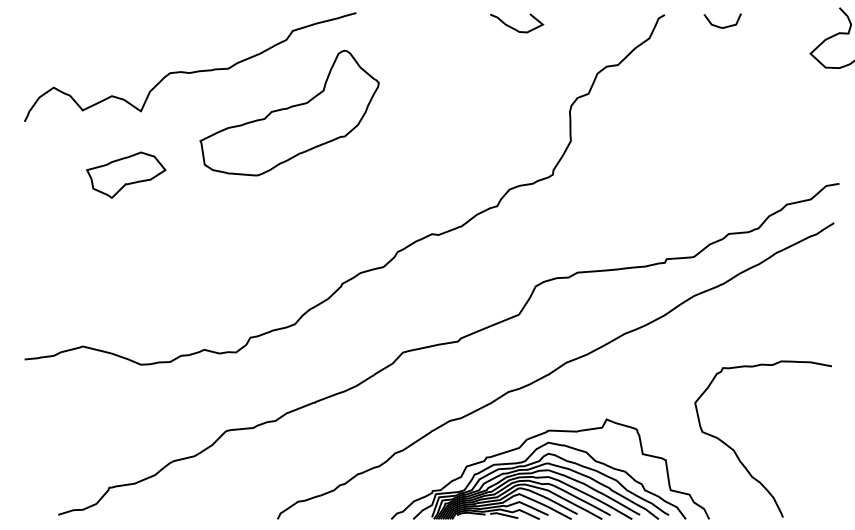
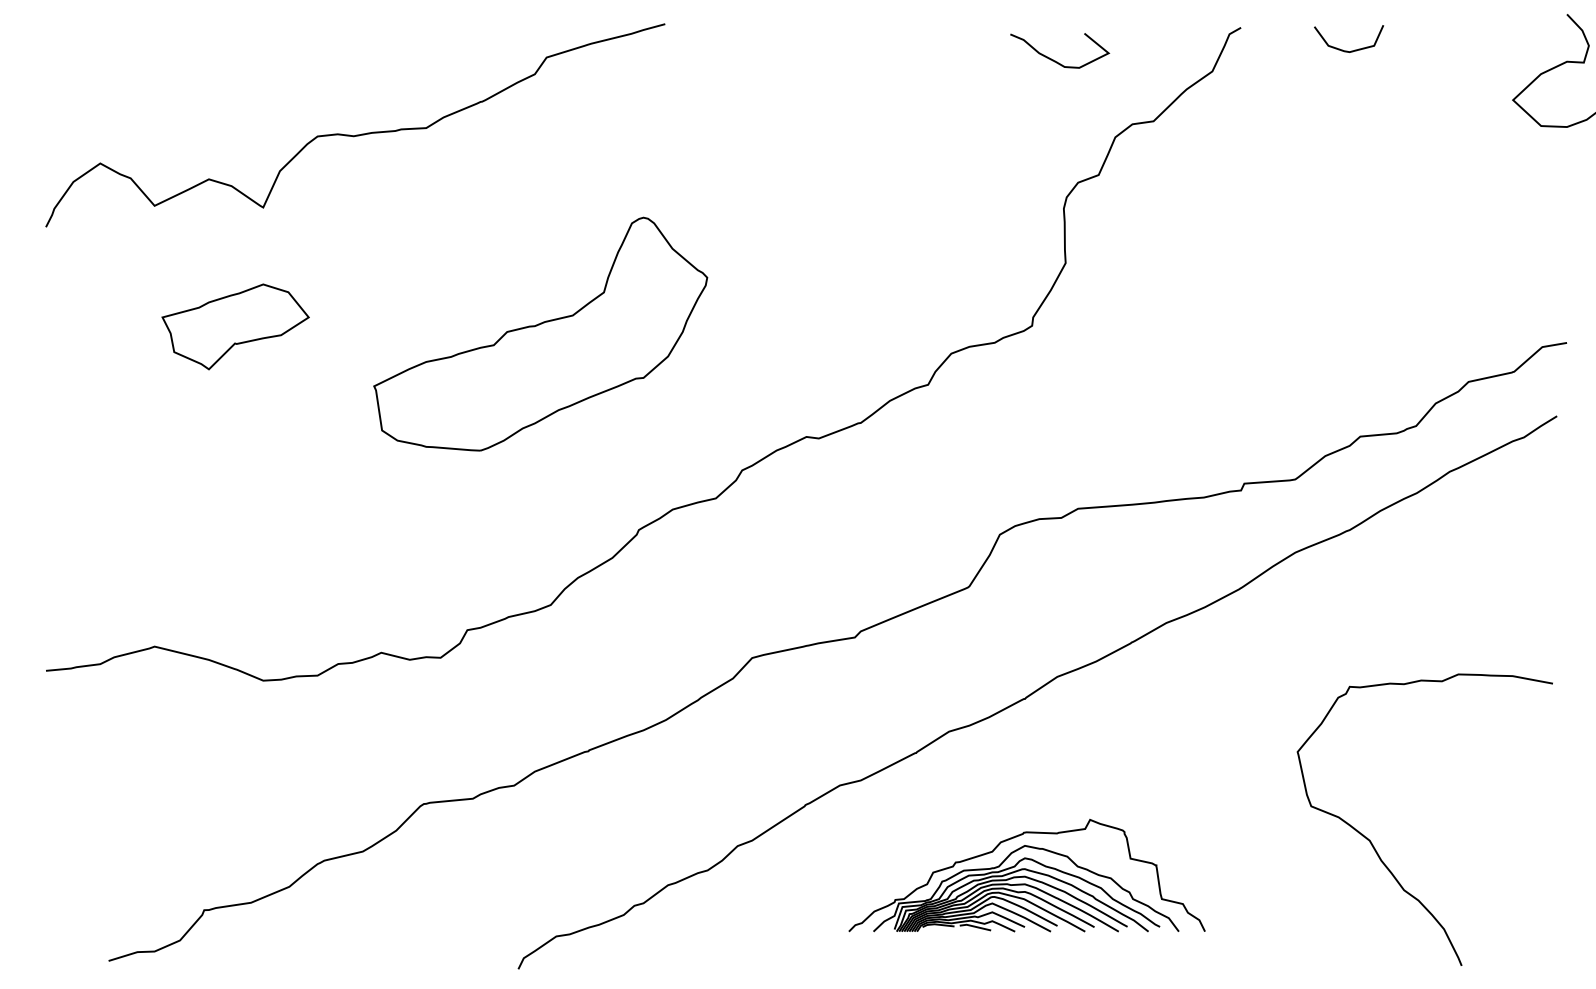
curve: (515, 28) -> (1057, 60), moved
part: (289, 112) -> (540, 333), moved
part: (549, 468) -> (1025, 874), size x0.6

